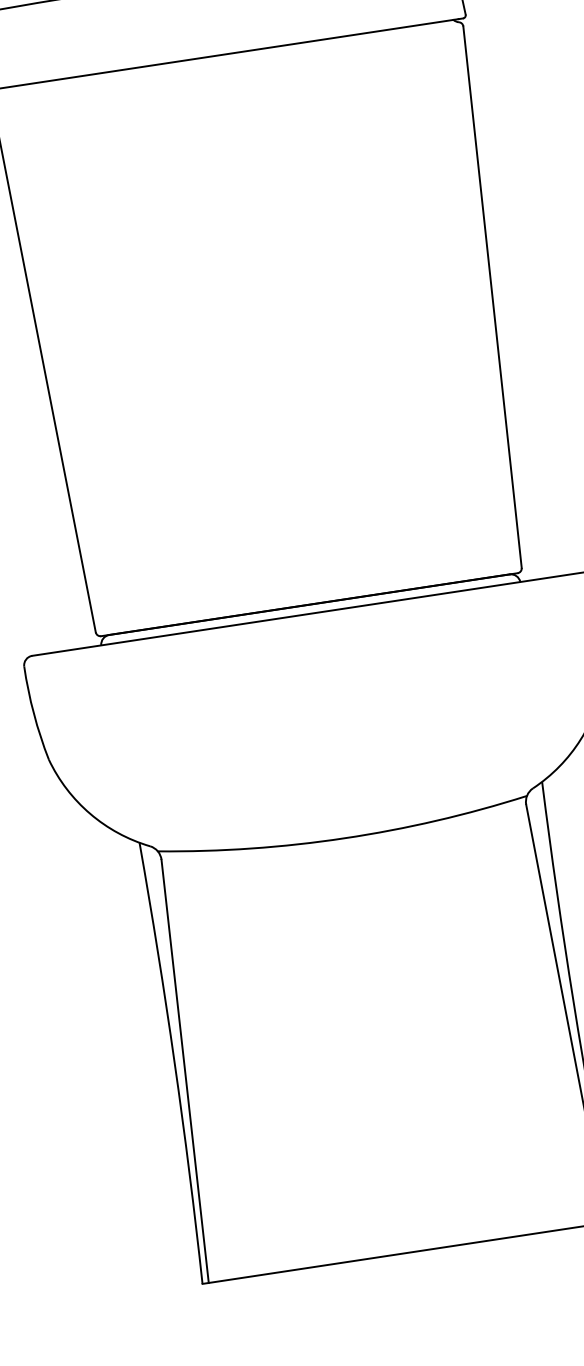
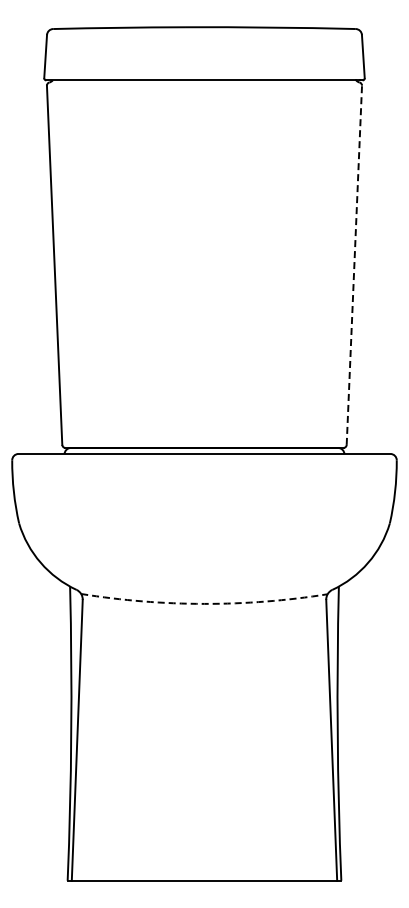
line: (492, 297) -> (354, 265), solid -> dashed
arc: (344, 837) -> (204, 603), solid -> dashed

